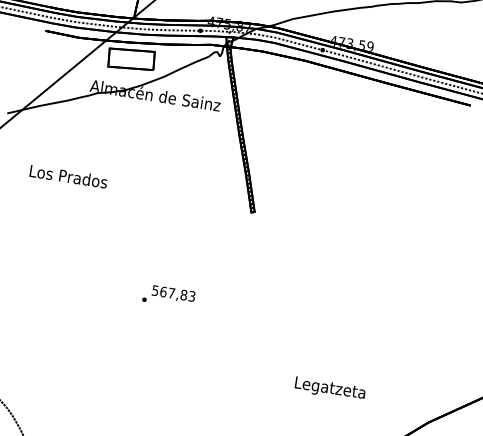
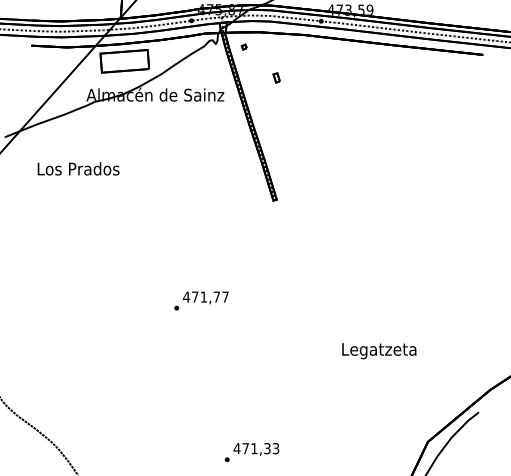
part: (245, 62) -> (243, 46), added
part: (272, 96) -> (276, 77), added
text: (68, 176) -> (78, 168), moved
text: (173, 292) -> (205, 296), 567,83 -> 471,77
text: (330, 389) -> (379, 351), moved

